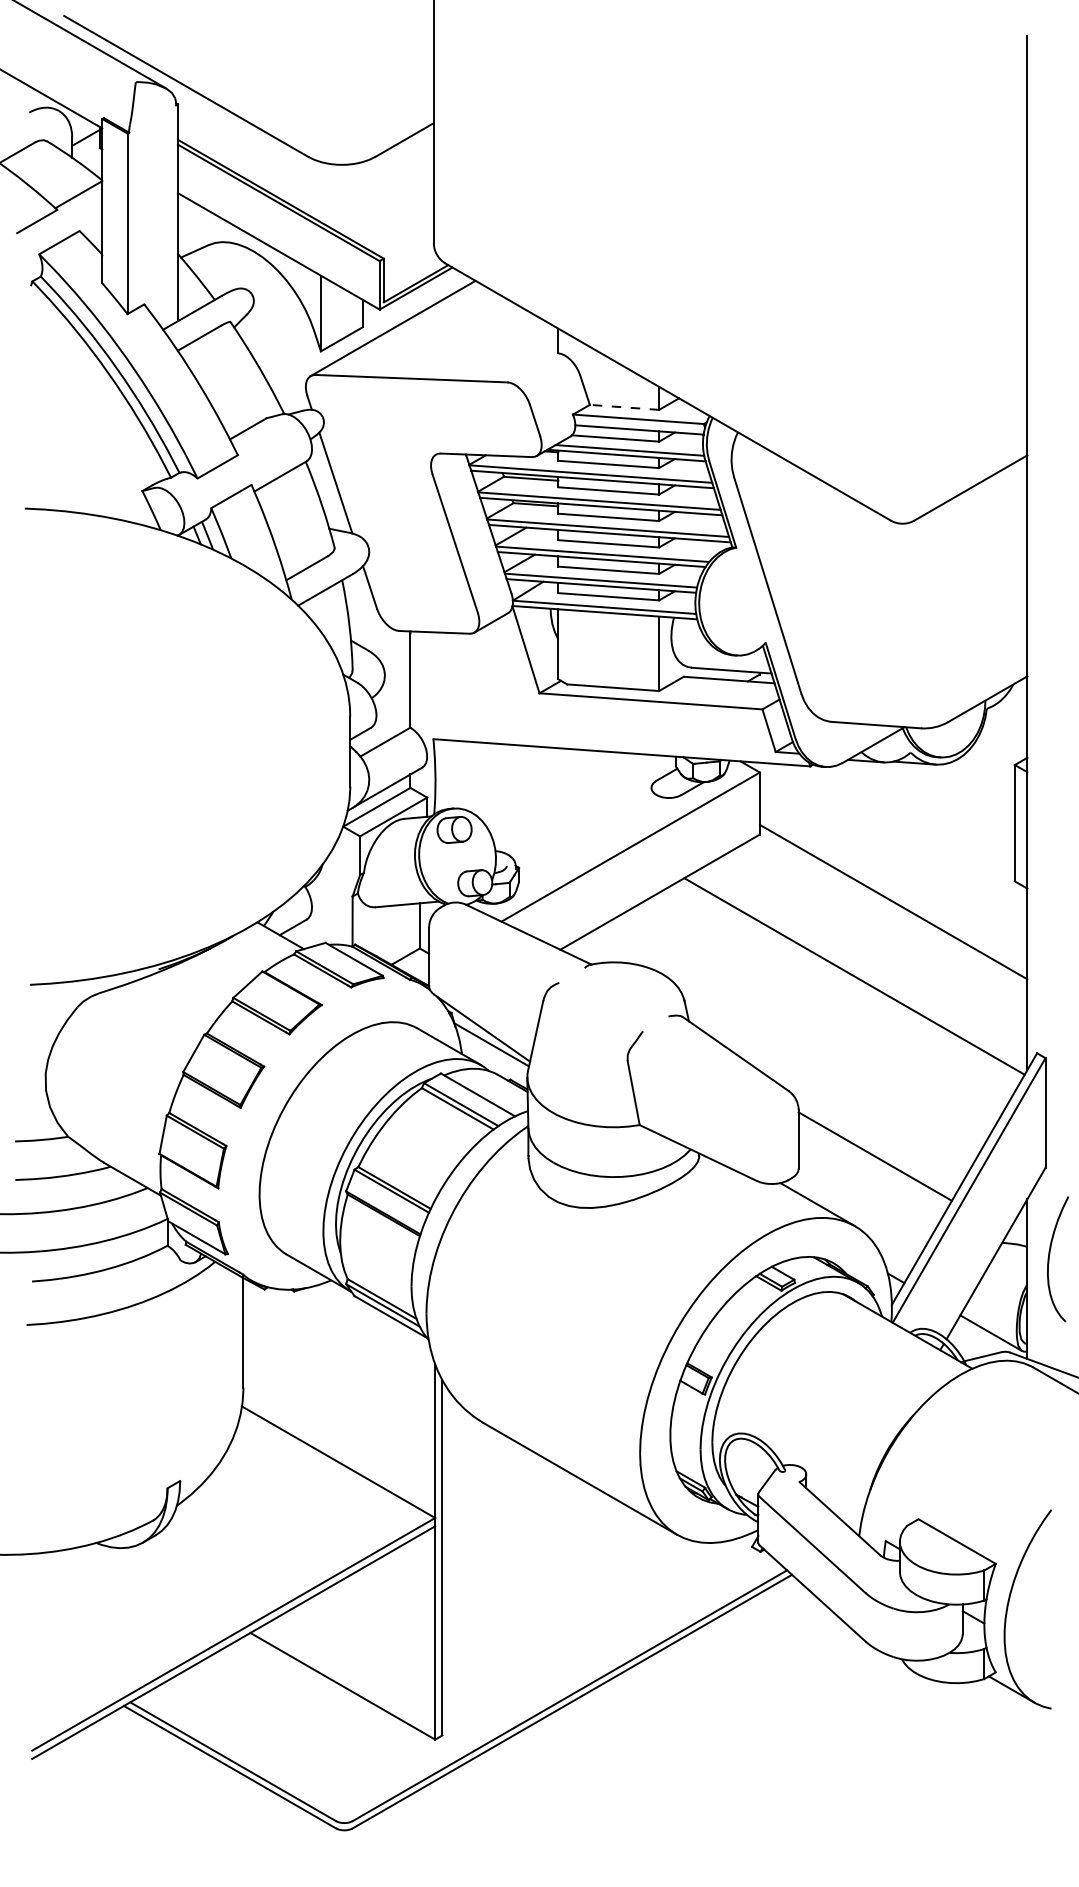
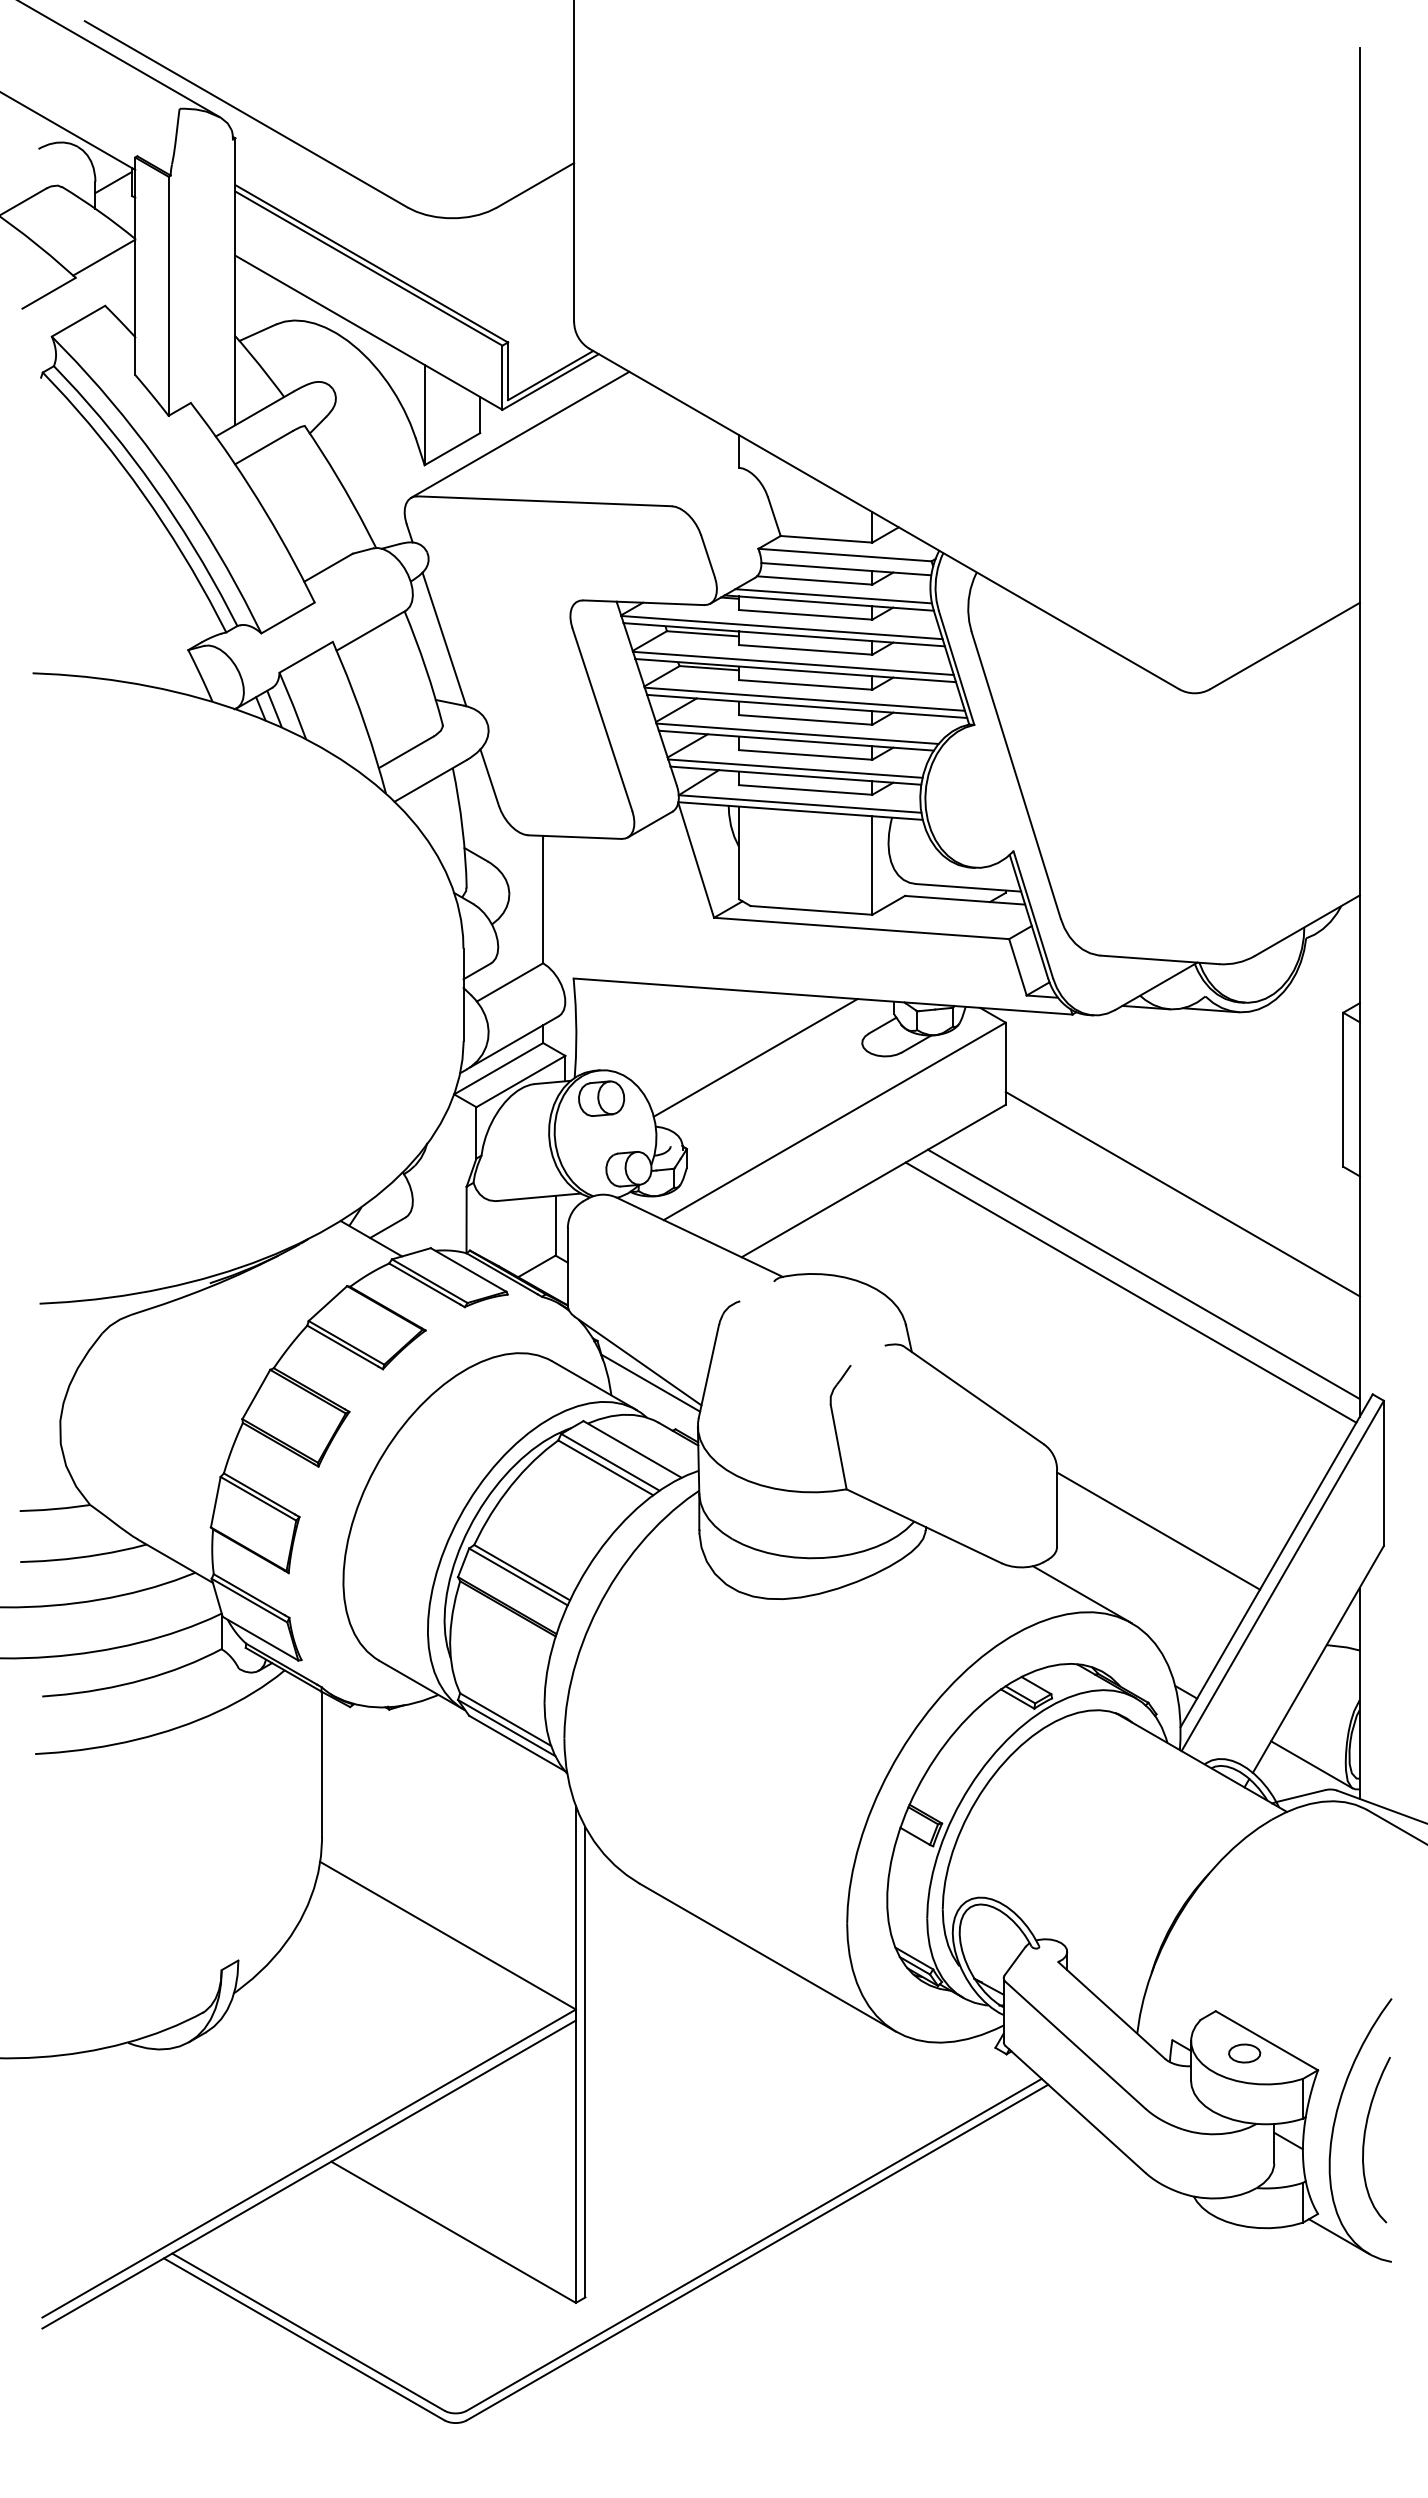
line: (624, 407) -> (826, 539), dashed -> solid
line: (570, 798) -> (755, 1057), added
line: (863, 962) -> (1143, 1274), added
curve: (1049, 1258) -> (1365, 2138), moved
part: (940, 1551) -> (1244, 2053), added

